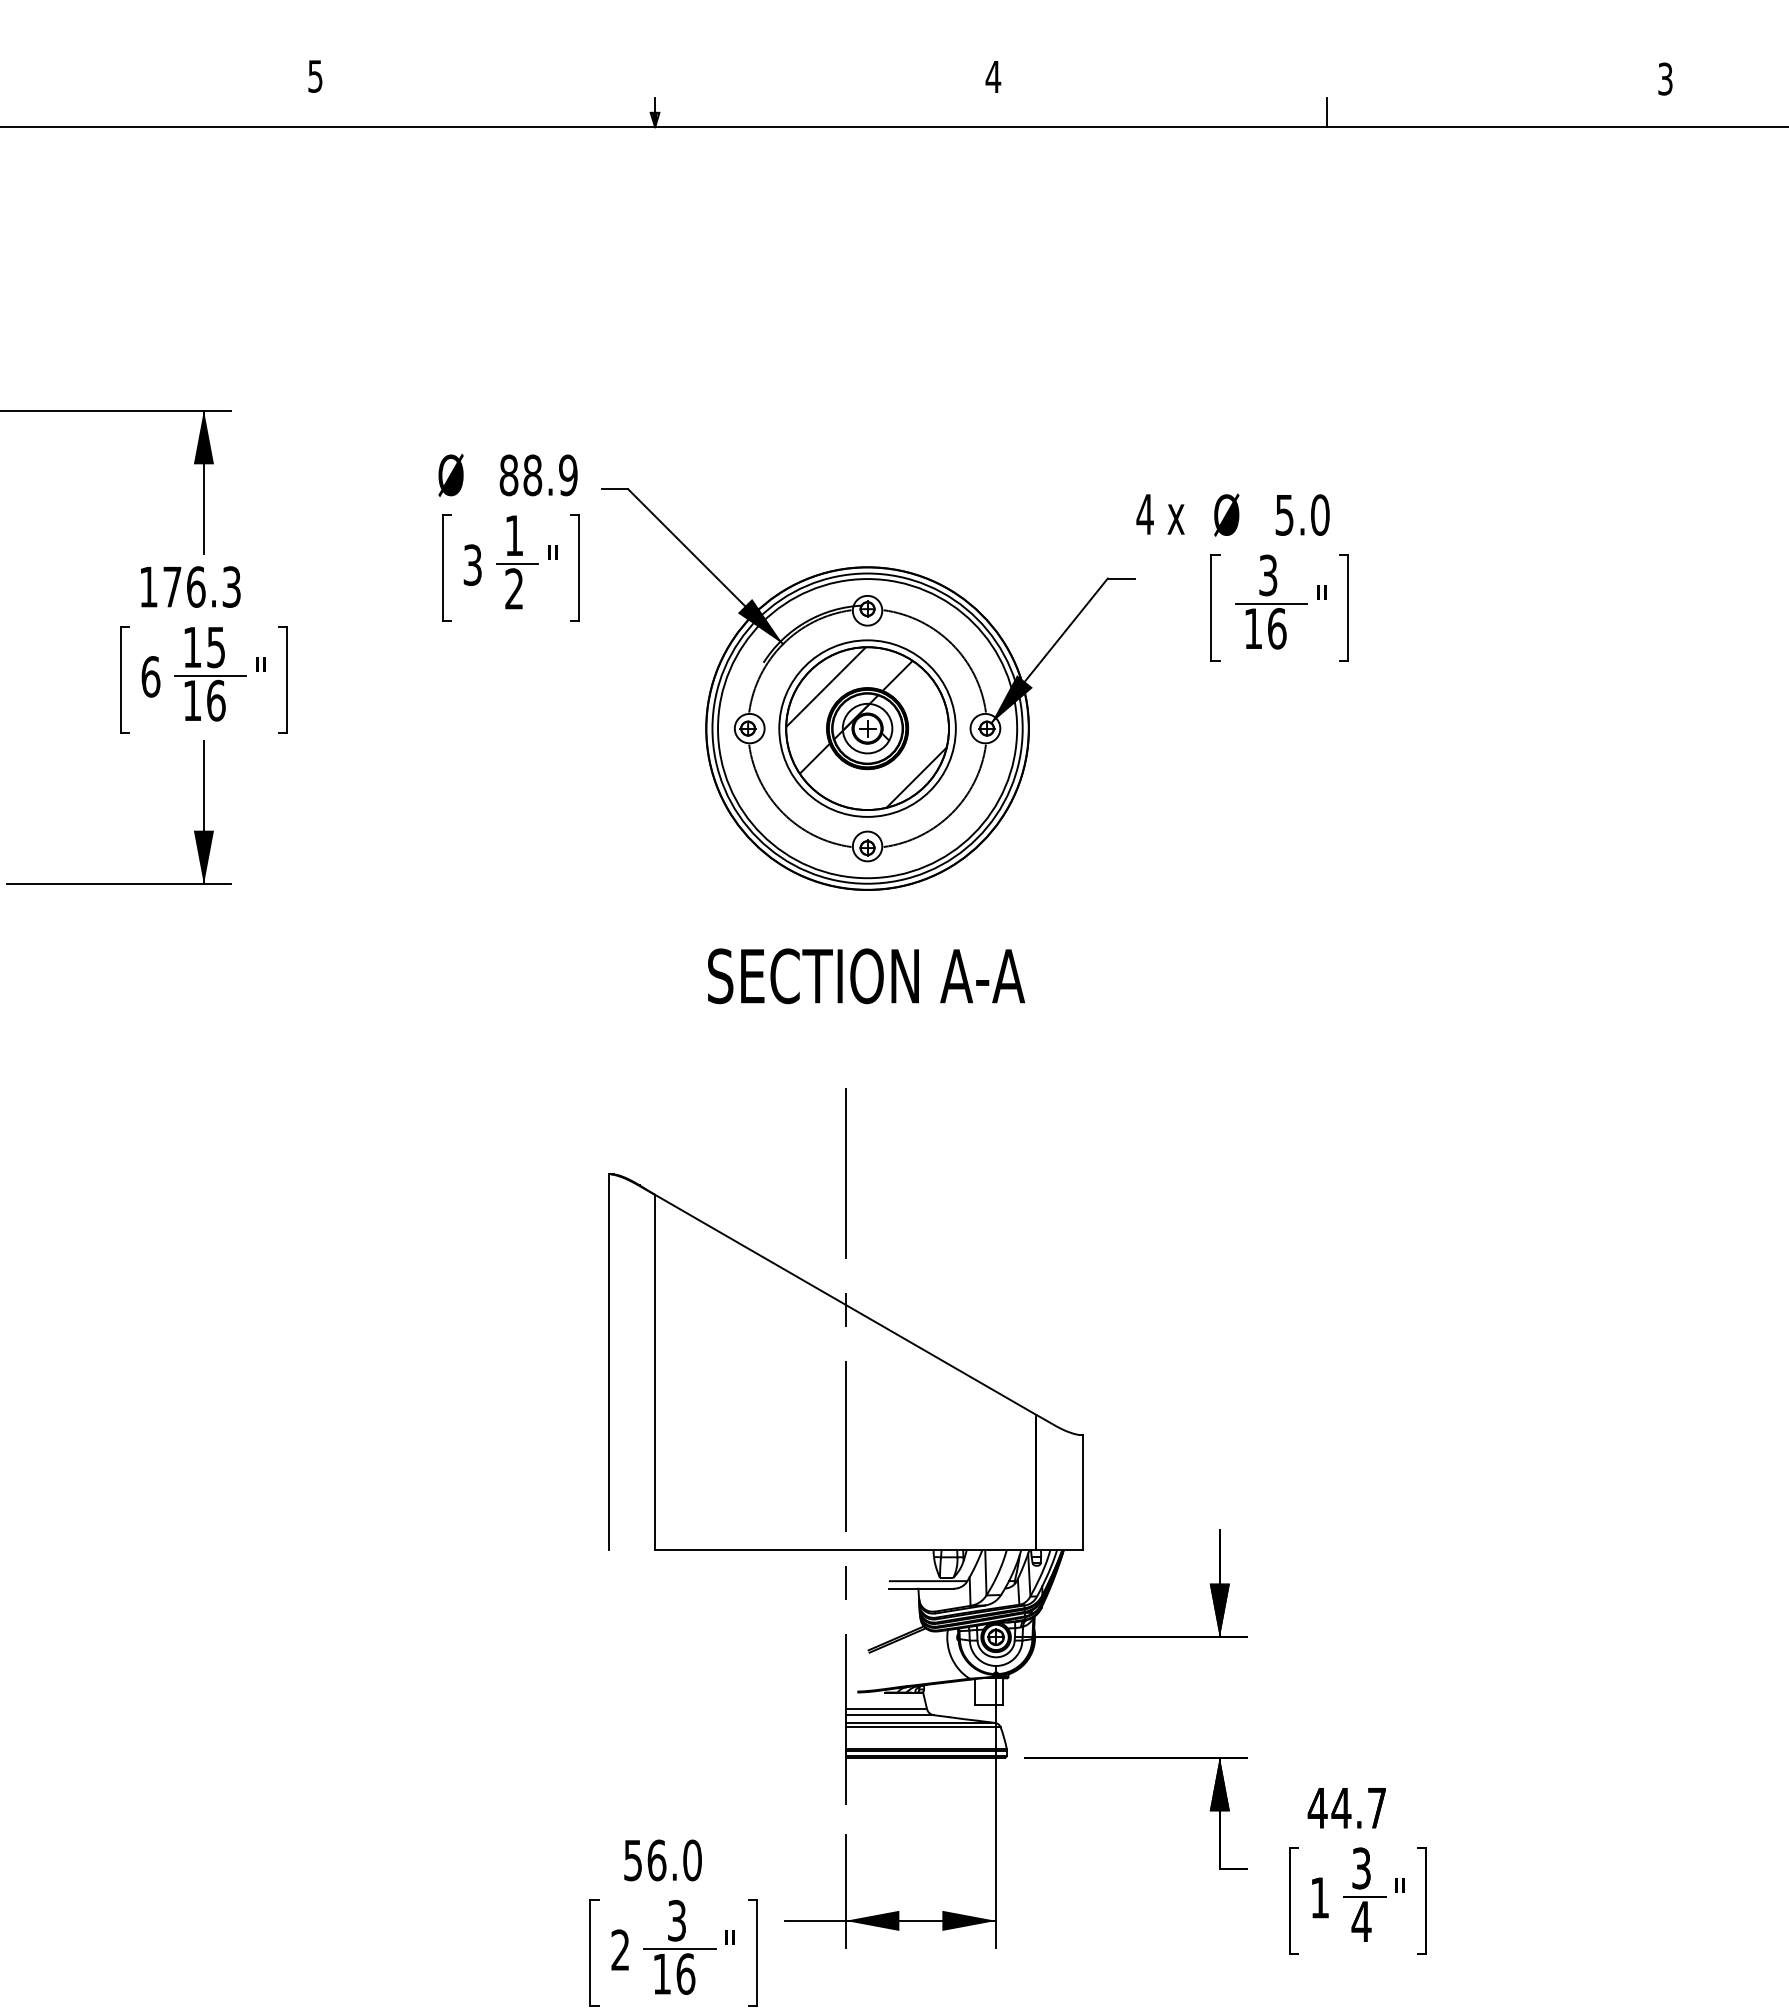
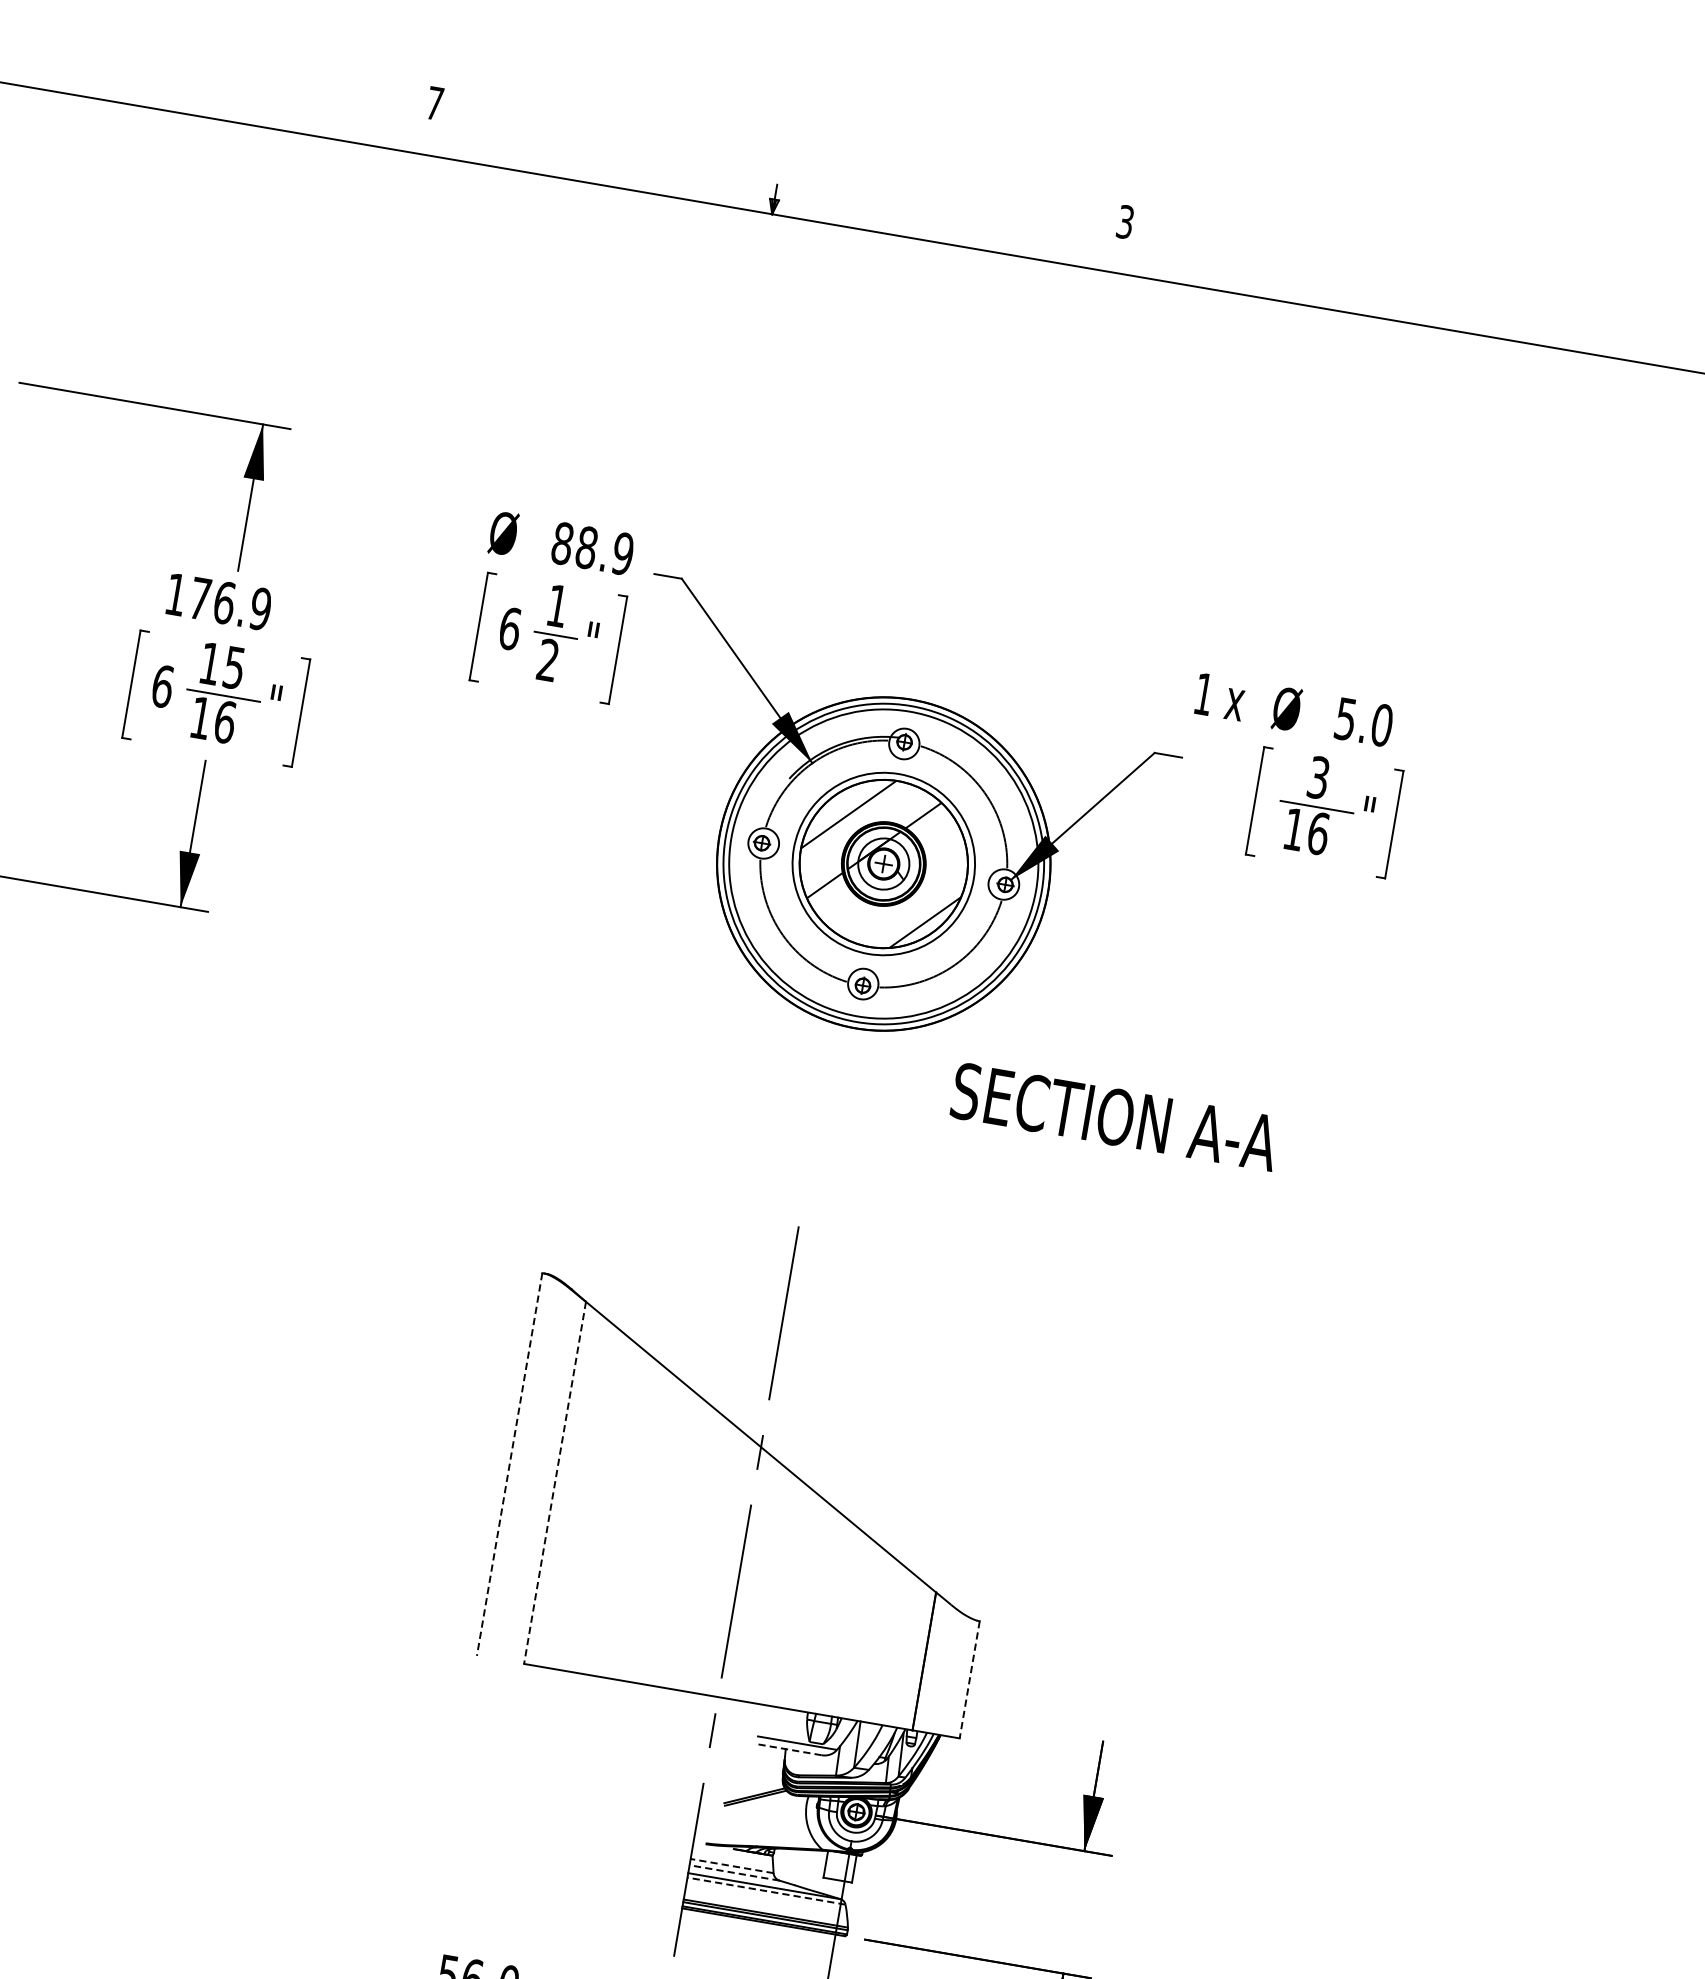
text: (315, 76) -> (434, 103), 5 -> 7
text: (993, 76) -> (1125, 221), 4 -> 3
line: (1327, 112) -> (1459, 316), removed
text: (1144, 514) -> (1203, 694), 4 -> 1
text: (472, 565) -> (509, 629), 3 -> 6
text: (231, 586) -> (260, 608), 176.3 -> 176.9
text: (866, 976) -> (1115, 1117), moved
line: (608, 1362) -> (509, 1464), solid -> dashed
line: (654, 1372) -> (554, 1482), solid -> dashed
line: (1082, 1492) -> (969, 1679), solid -> dashed
line: (920, 1588) -> (787, 1749), solid -> dashed
line: (886, 1709) -> (732, 1866), solid -> dashed
line: (889, 1715) -> (734, 1873), solid -> dashed
line: (923, 1727) -> (766, 1891), solid -> dashed

